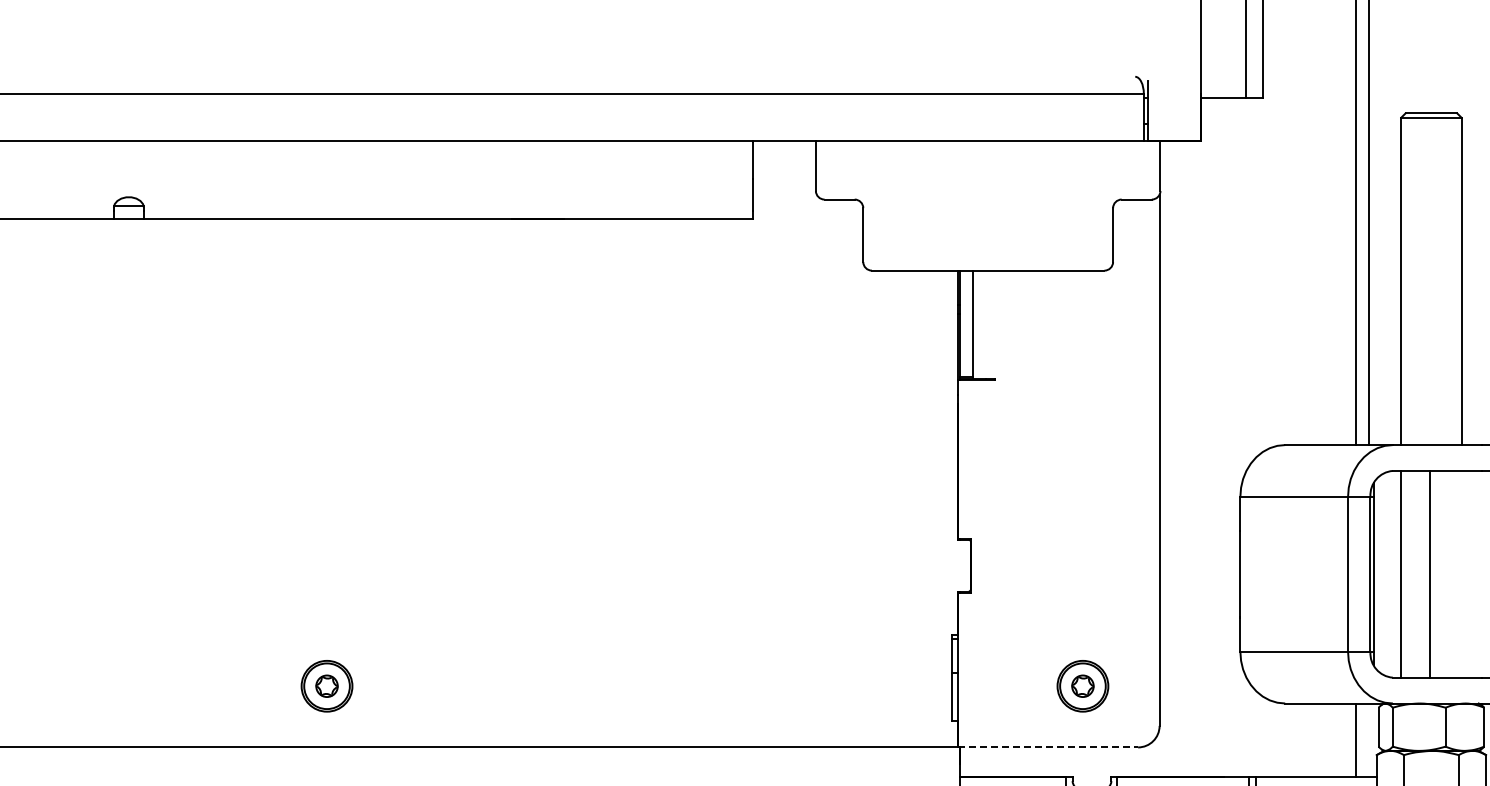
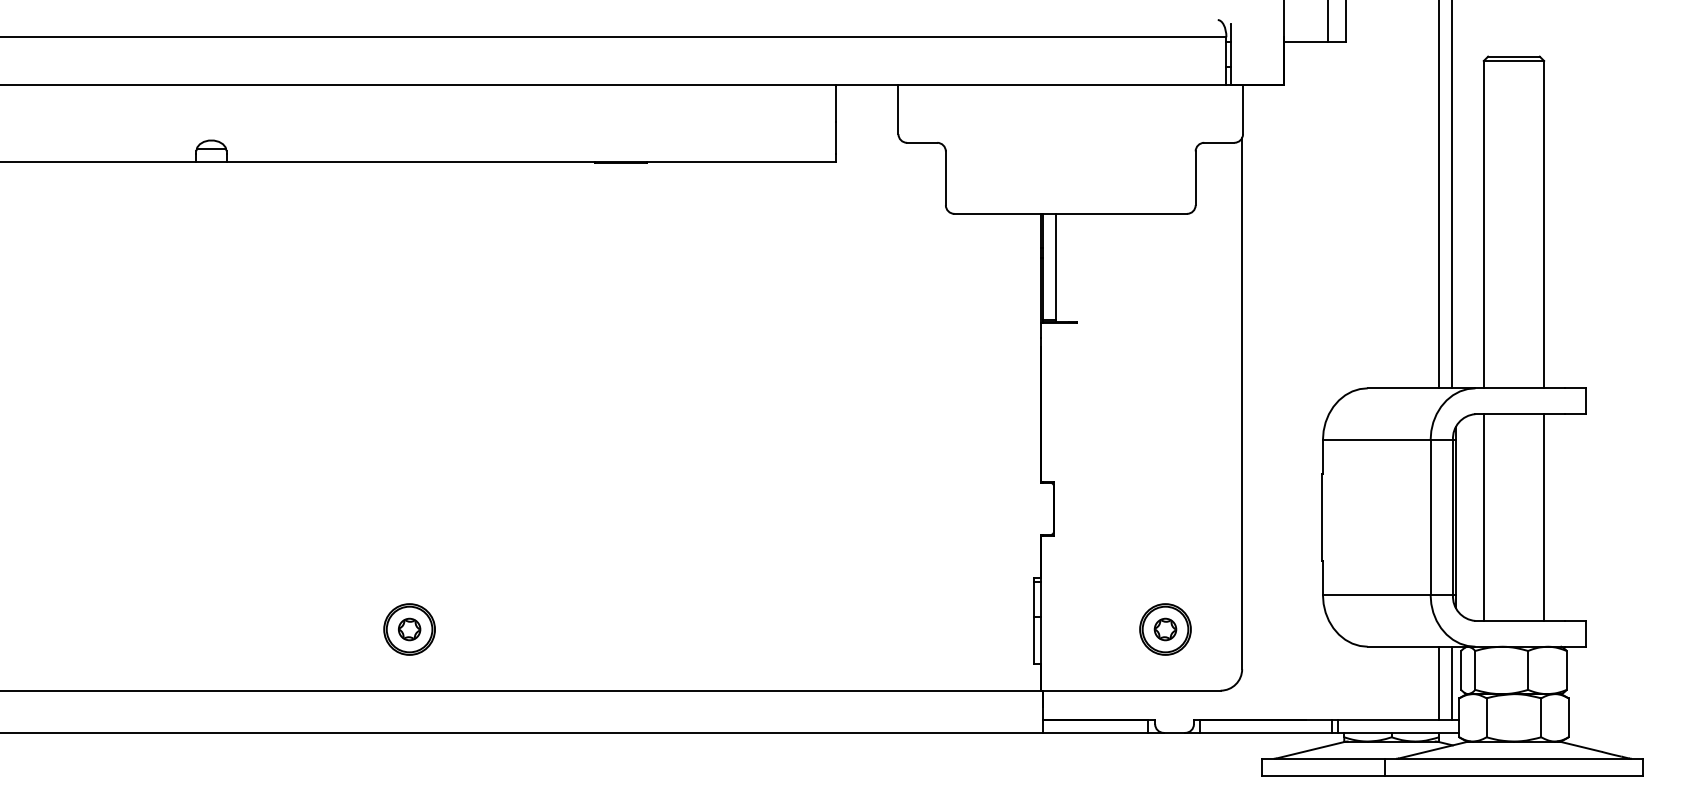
line: (1429, 574) -> (1544, 517), moved
line: (1368, 739) -> (1451, 682), added
line: (1048, 747) -> (1131, 690), dashed -> solid

